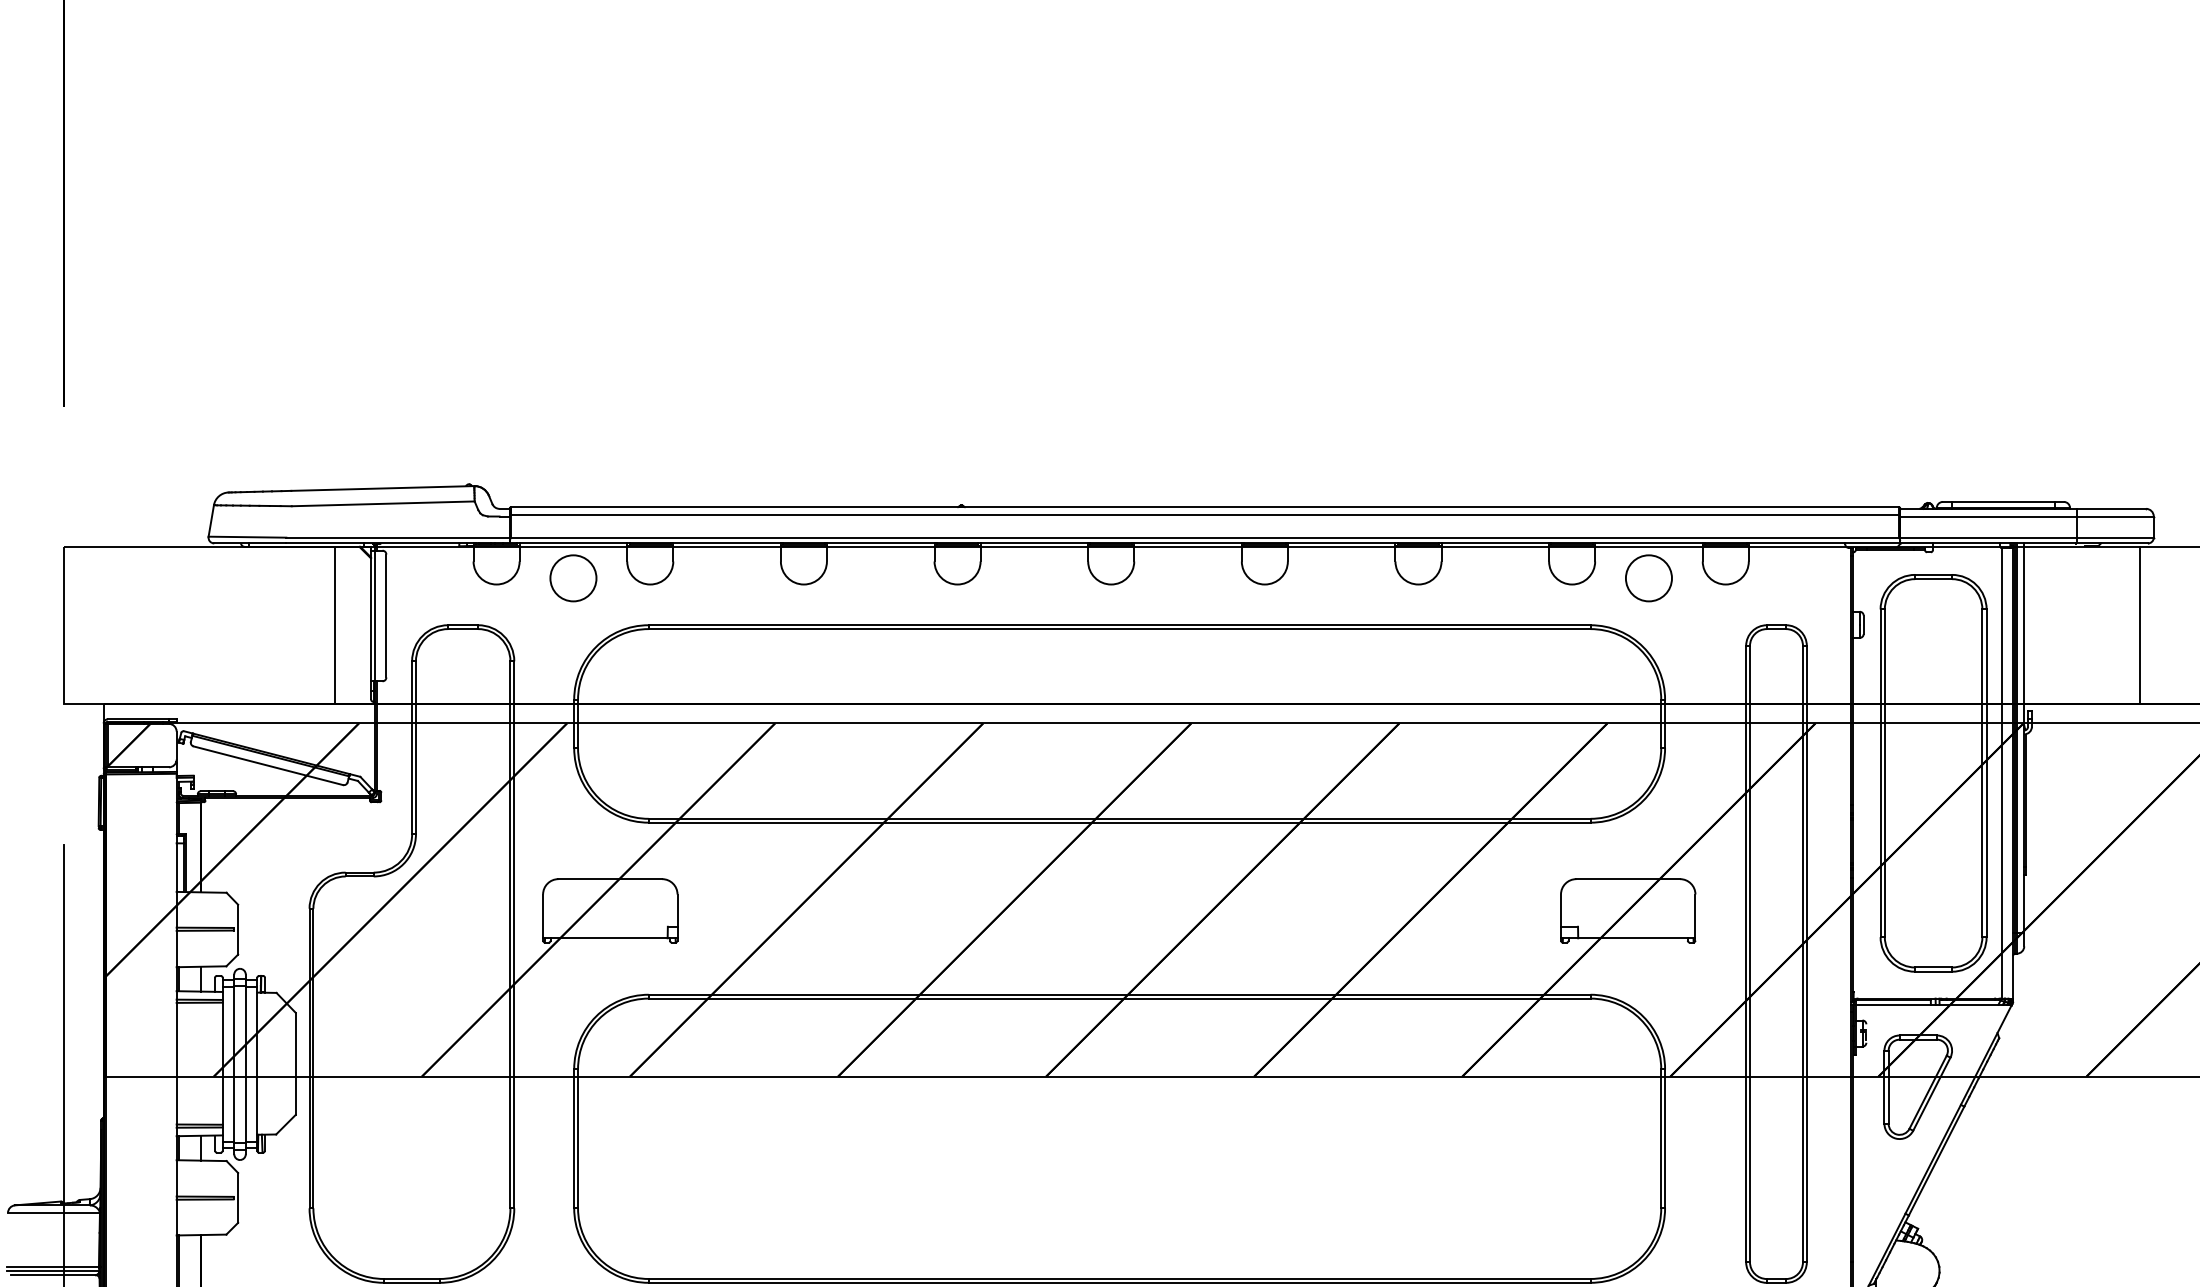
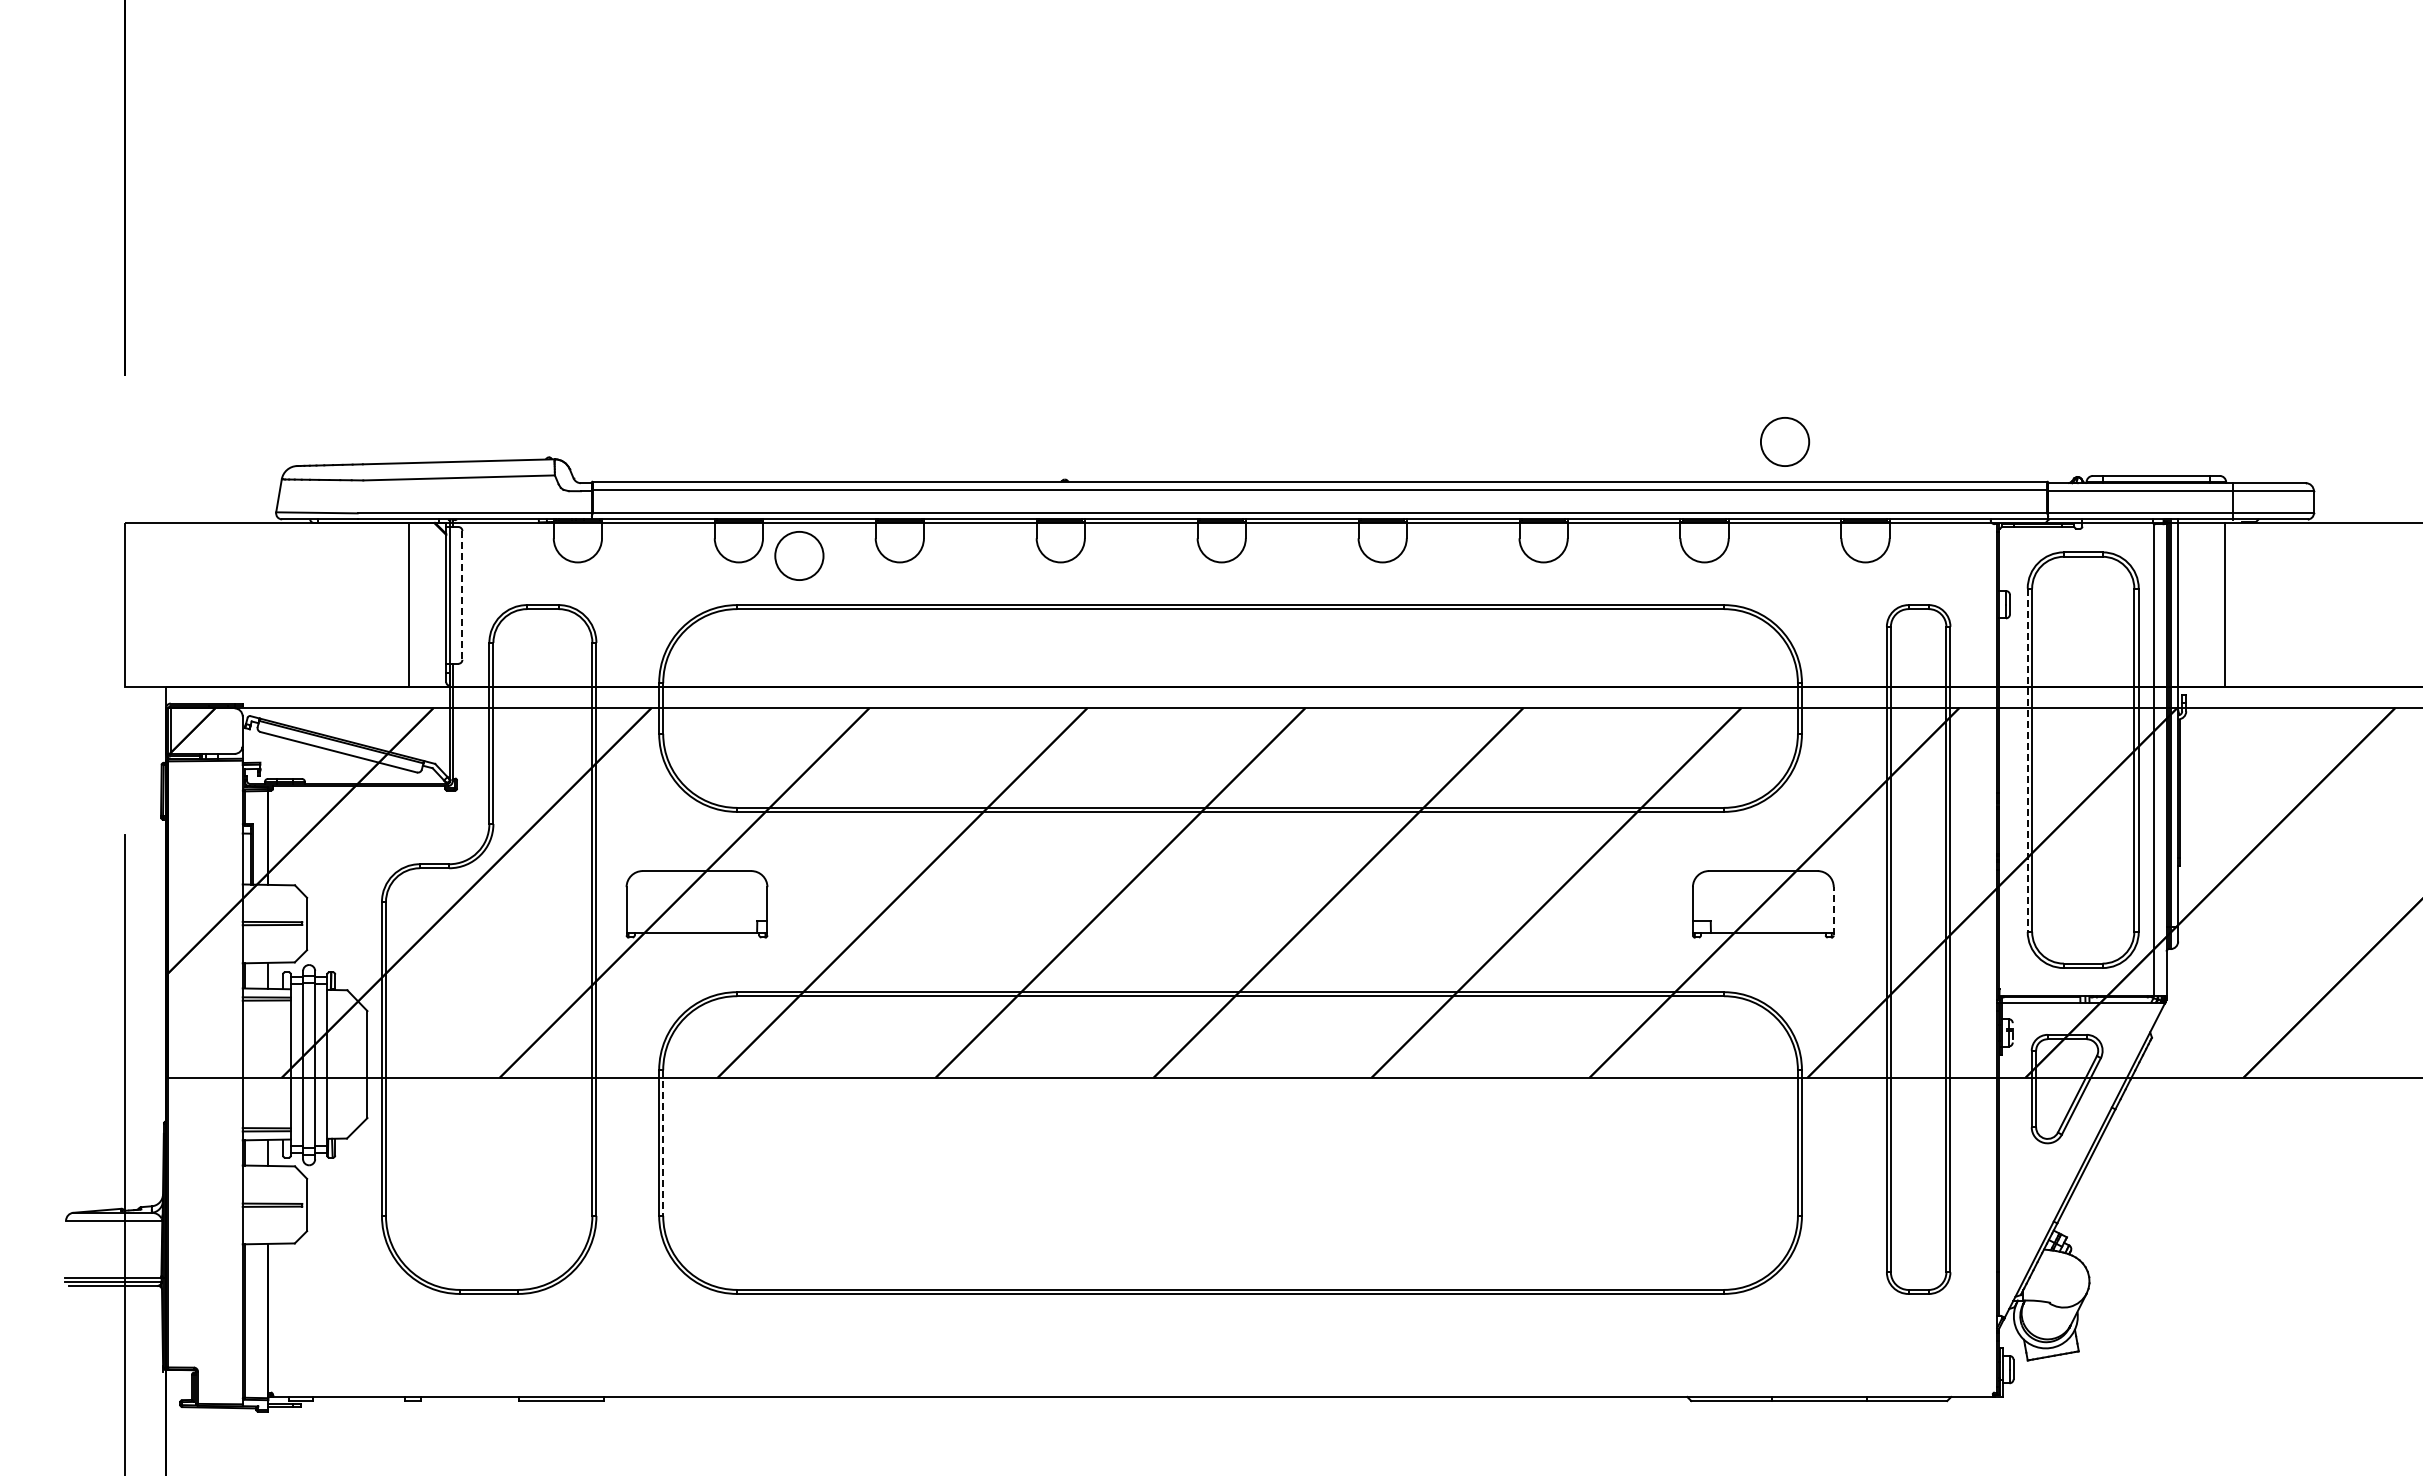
circle: (573, 577) -> (799, 555), moved
circle: (1649, 577) -> (1785, 441), moved
line: (386, 616) -> (462, 595), solid -> dashed
line: (2140, 625) -> (2225, 605), moved
line: (1880, 773) -> (2027, 760), solid -> dashed
line: (1695, 916) -> (1833, 910), solid -> dashed
line: (578, 1139) -> (663, 1143), solid -> dashed

